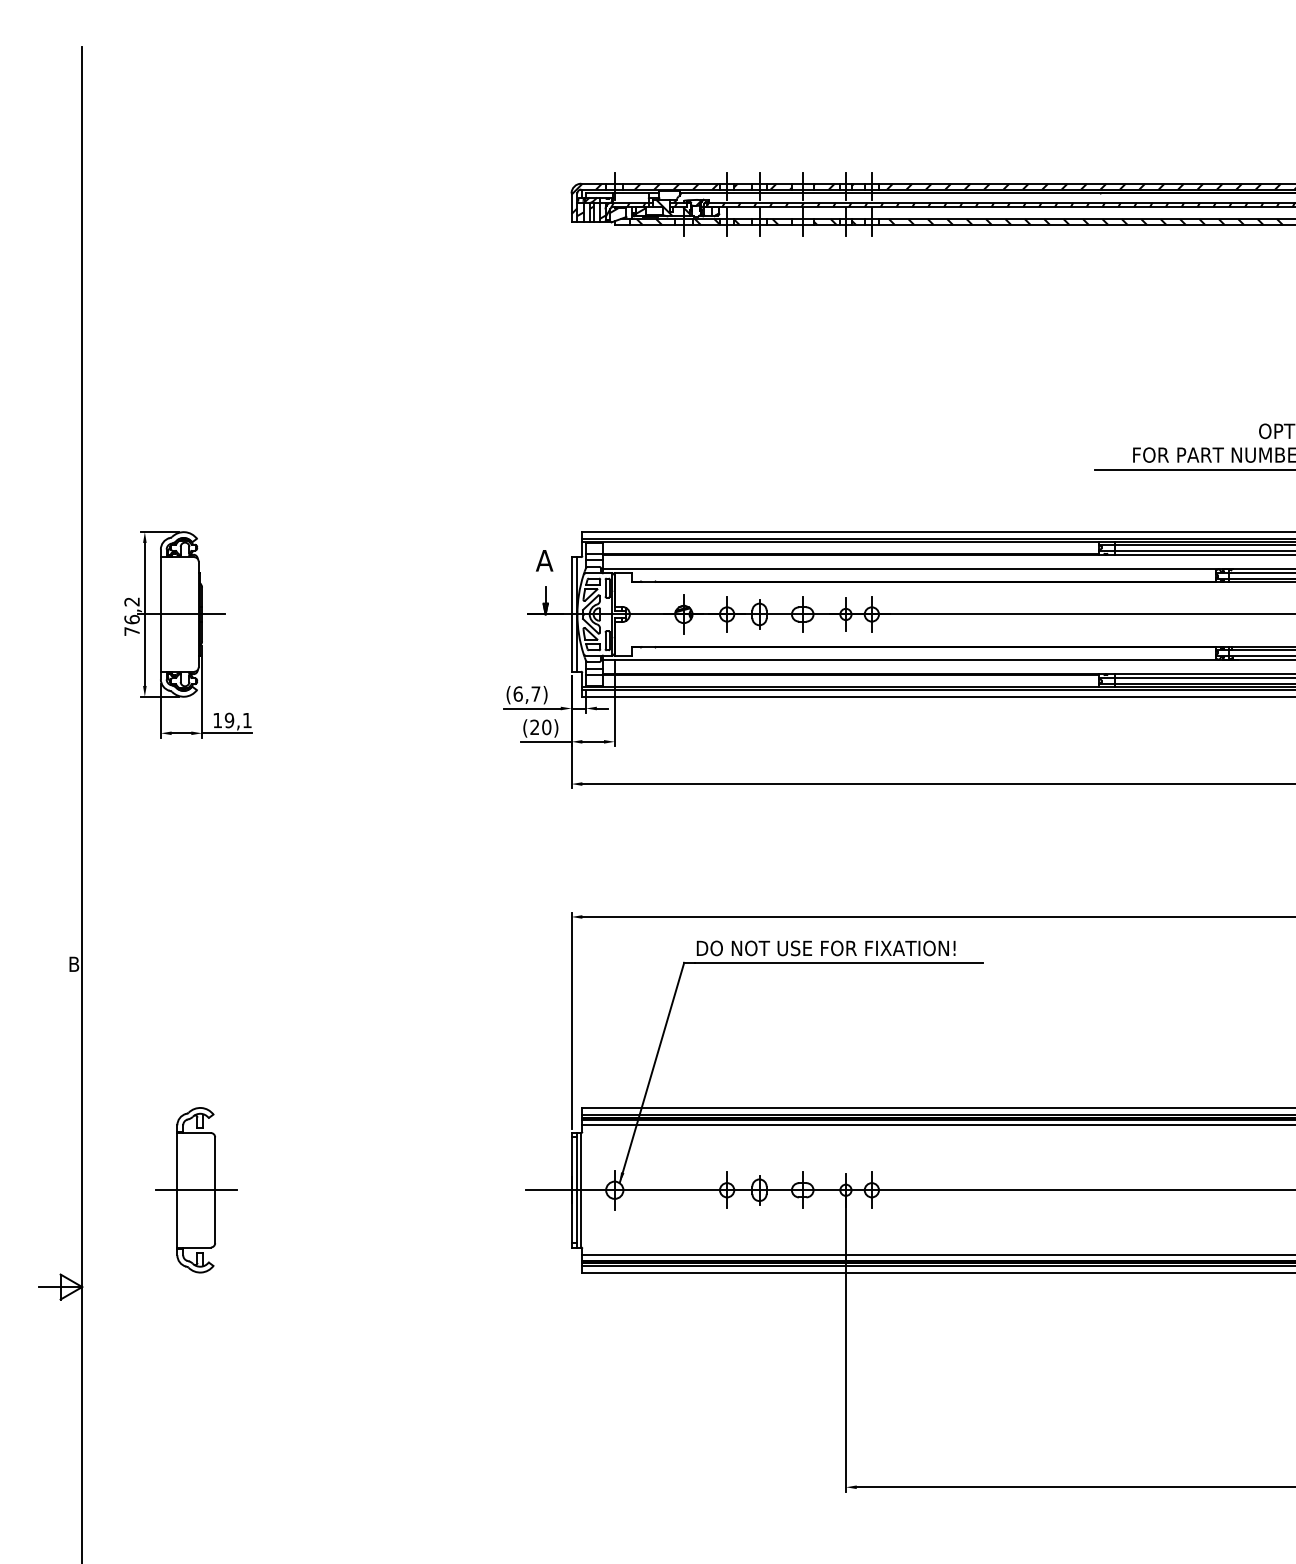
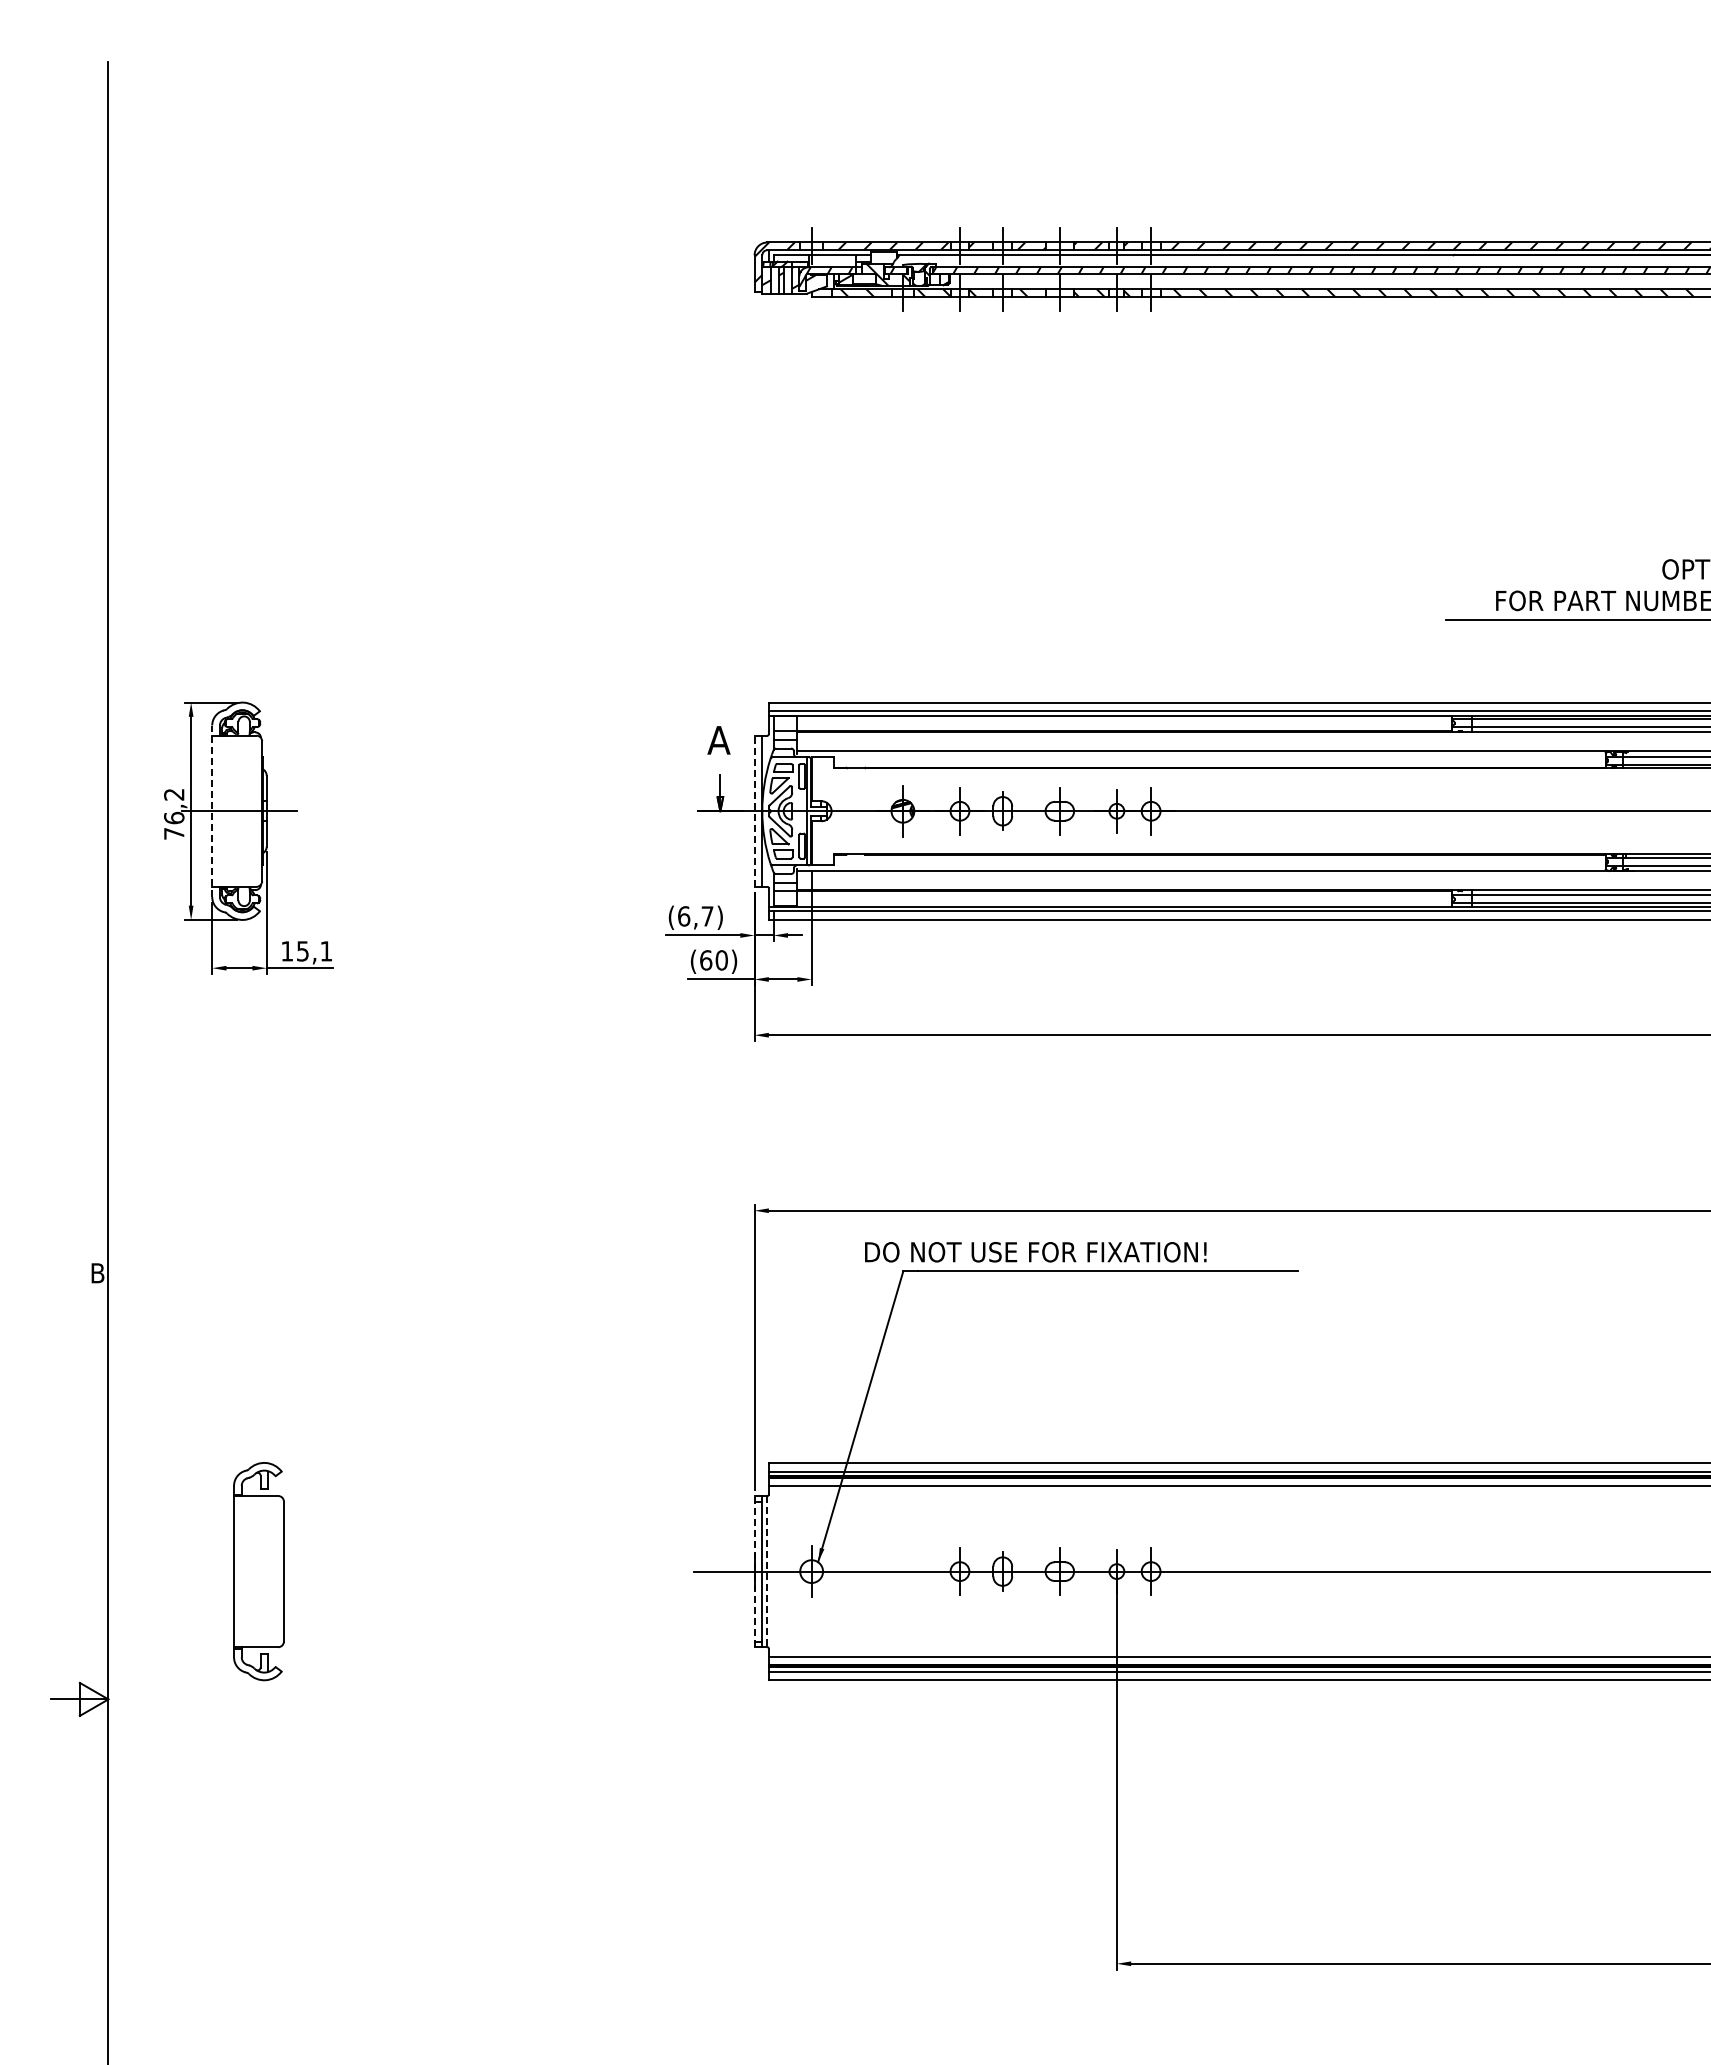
line: (161, 614) -> (212, 811), solid -> dashed
line: (571, 614) -> (754, 811), solid -> dashed
text: (229, 720) -> (302, 951), 19,1 -> 15,1
text: (535, 727) -> (706, 960), (20) -> (60)
text: (825, 948) -> (1035, 1252), moved
line: (195, 1190) -> (258, 1571), removed
line: (571, 1190) -> (754, 1571), solid -> dashed
line: (581, 1190) -> (767, 1571), solid -> dashed

